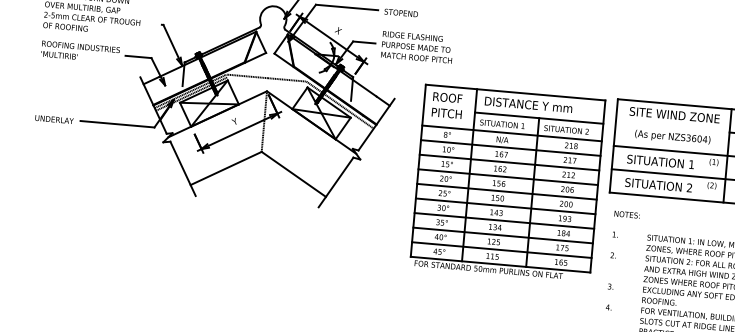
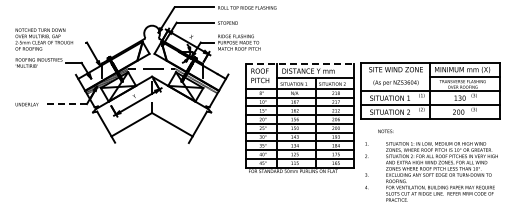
line: (516, 92) -> (300, 64), solid -> dashed
line: (116, 124) -> (64, 104), solid -> dashed
text: (626, 214) -> (385, 131), moved

